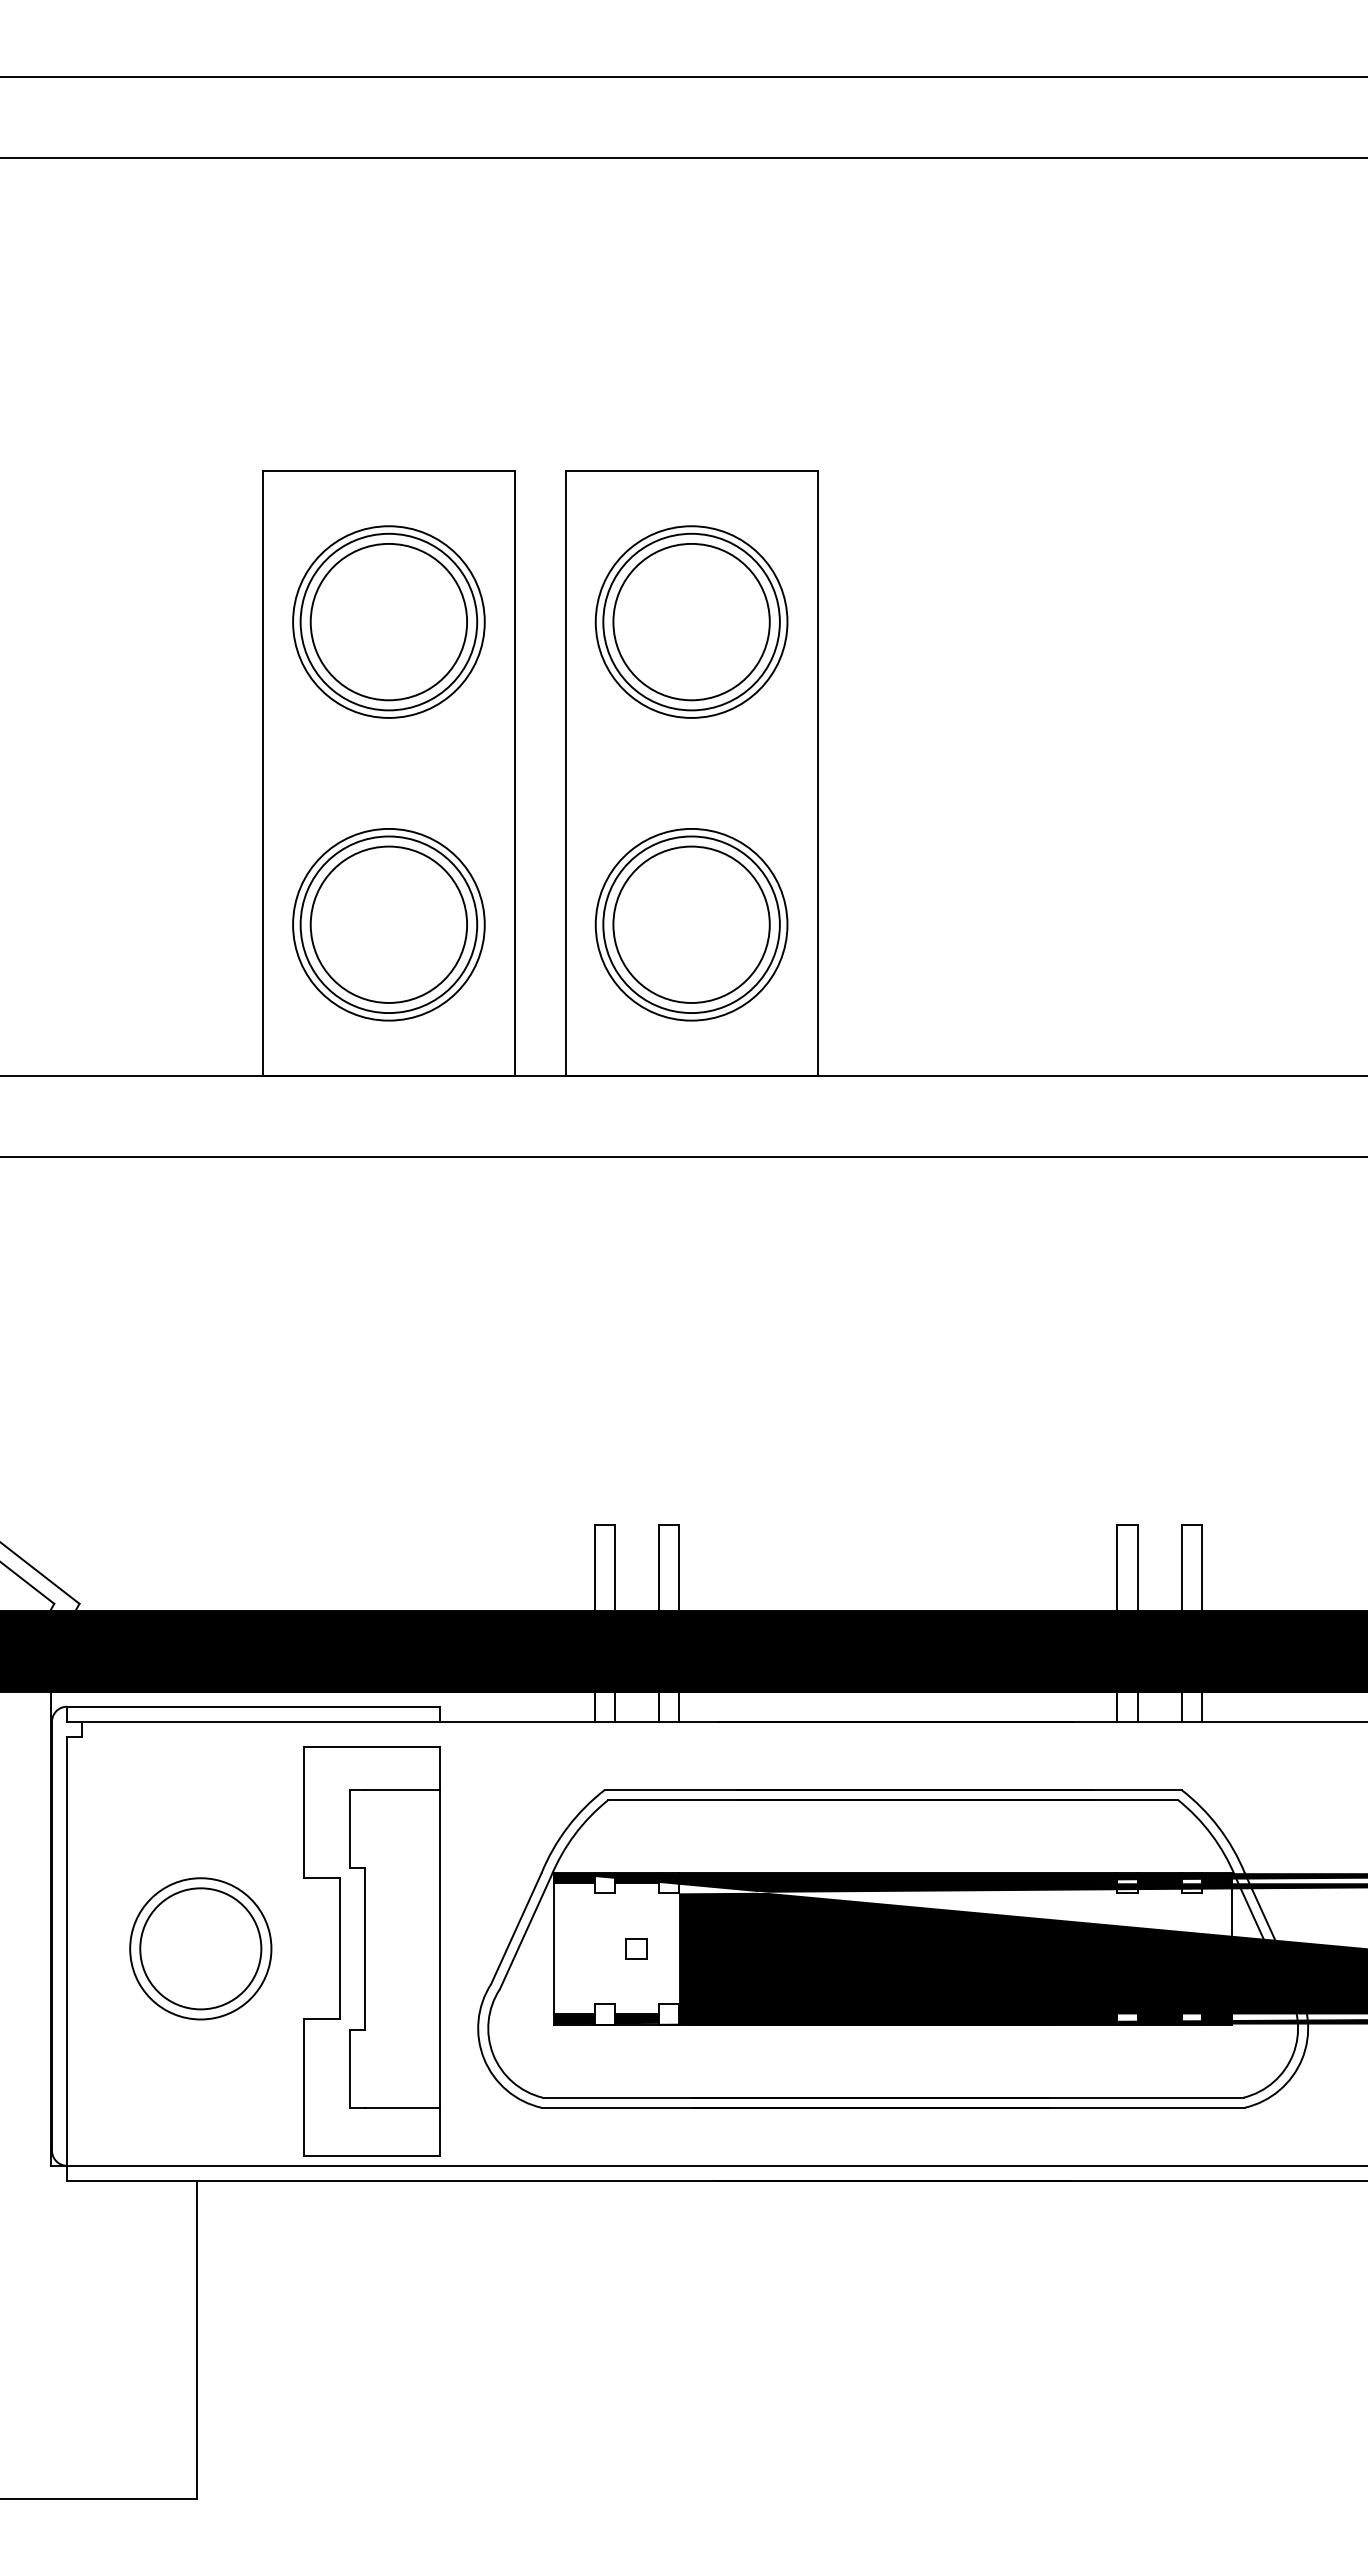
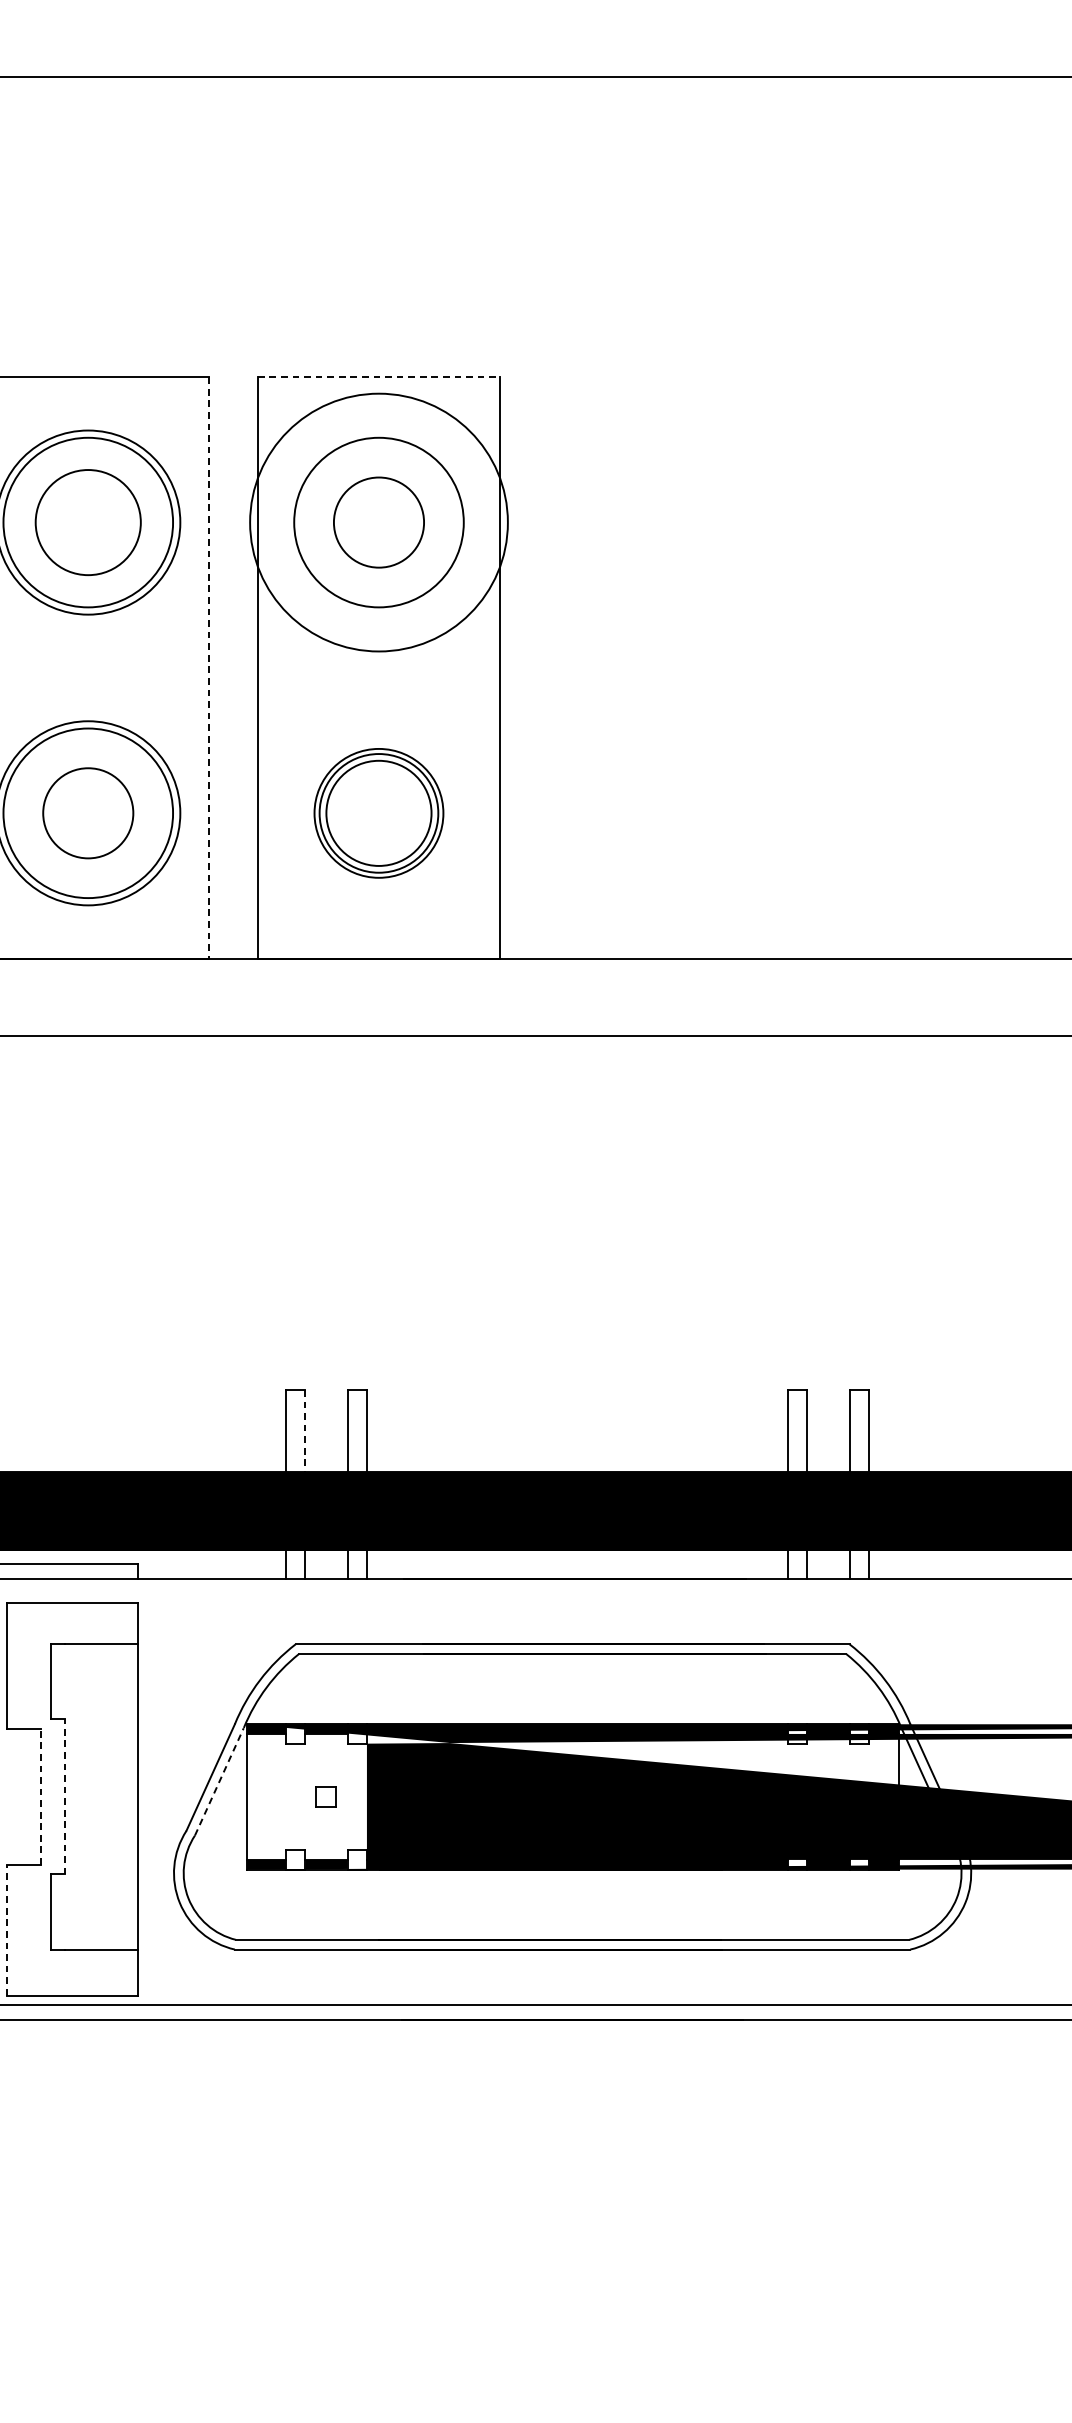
line: (692, 470) -> (379, 376), solid -> dashed
circle: (388, 621) -> (87, 522), size x0.7
circle: (691, 621) -> (378, 522), size x0.6
circle: (691, 621) -> (378, 522), size x1.4
line: (515, 773) -> (209, 668), solid -> dashed
circle: (388, 924) -> (87, 813), size x0.6
part: (691, 924) -> (378, 813), size x0.7
line: (614, 1567) -> (304, 1430), solid -> dashed
line: (525, 1932) -> (219, 1781), solid -> dashed
line: (339, 1948) -> (40, 1796), solid -> dashed
line: (364, 1948) -> (64, 1796), solid -> dashed
line: (304, 2087) -> (7, 1930), solid -> dashed

